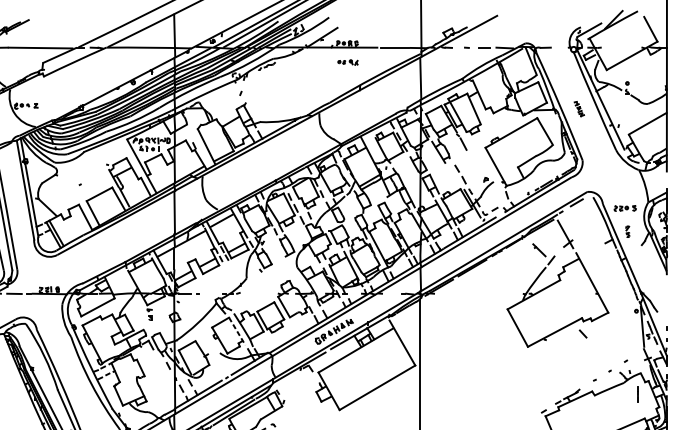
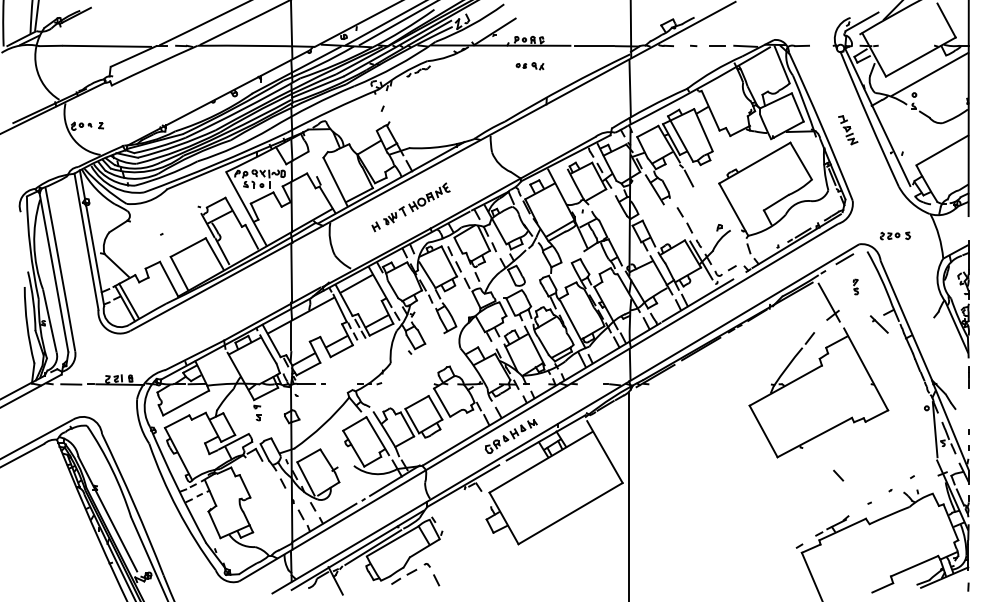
line: (638, 67) -> (929, 73), added
part: (579, 109) -> (848, 130), size x1.43
part: (261, 165) -> (410, 207), added
part: (624, 208) -> (894, 235), moved
part: (627, 231) -> (855, 286), moved
part: (538, 250) -> (878, 324), moved
line: (237, 331) -> (377, 436), dashed -> solid
line: (583, 333) -> (838, 475), moved
line: (637, 394) -> (968, 377), moved

